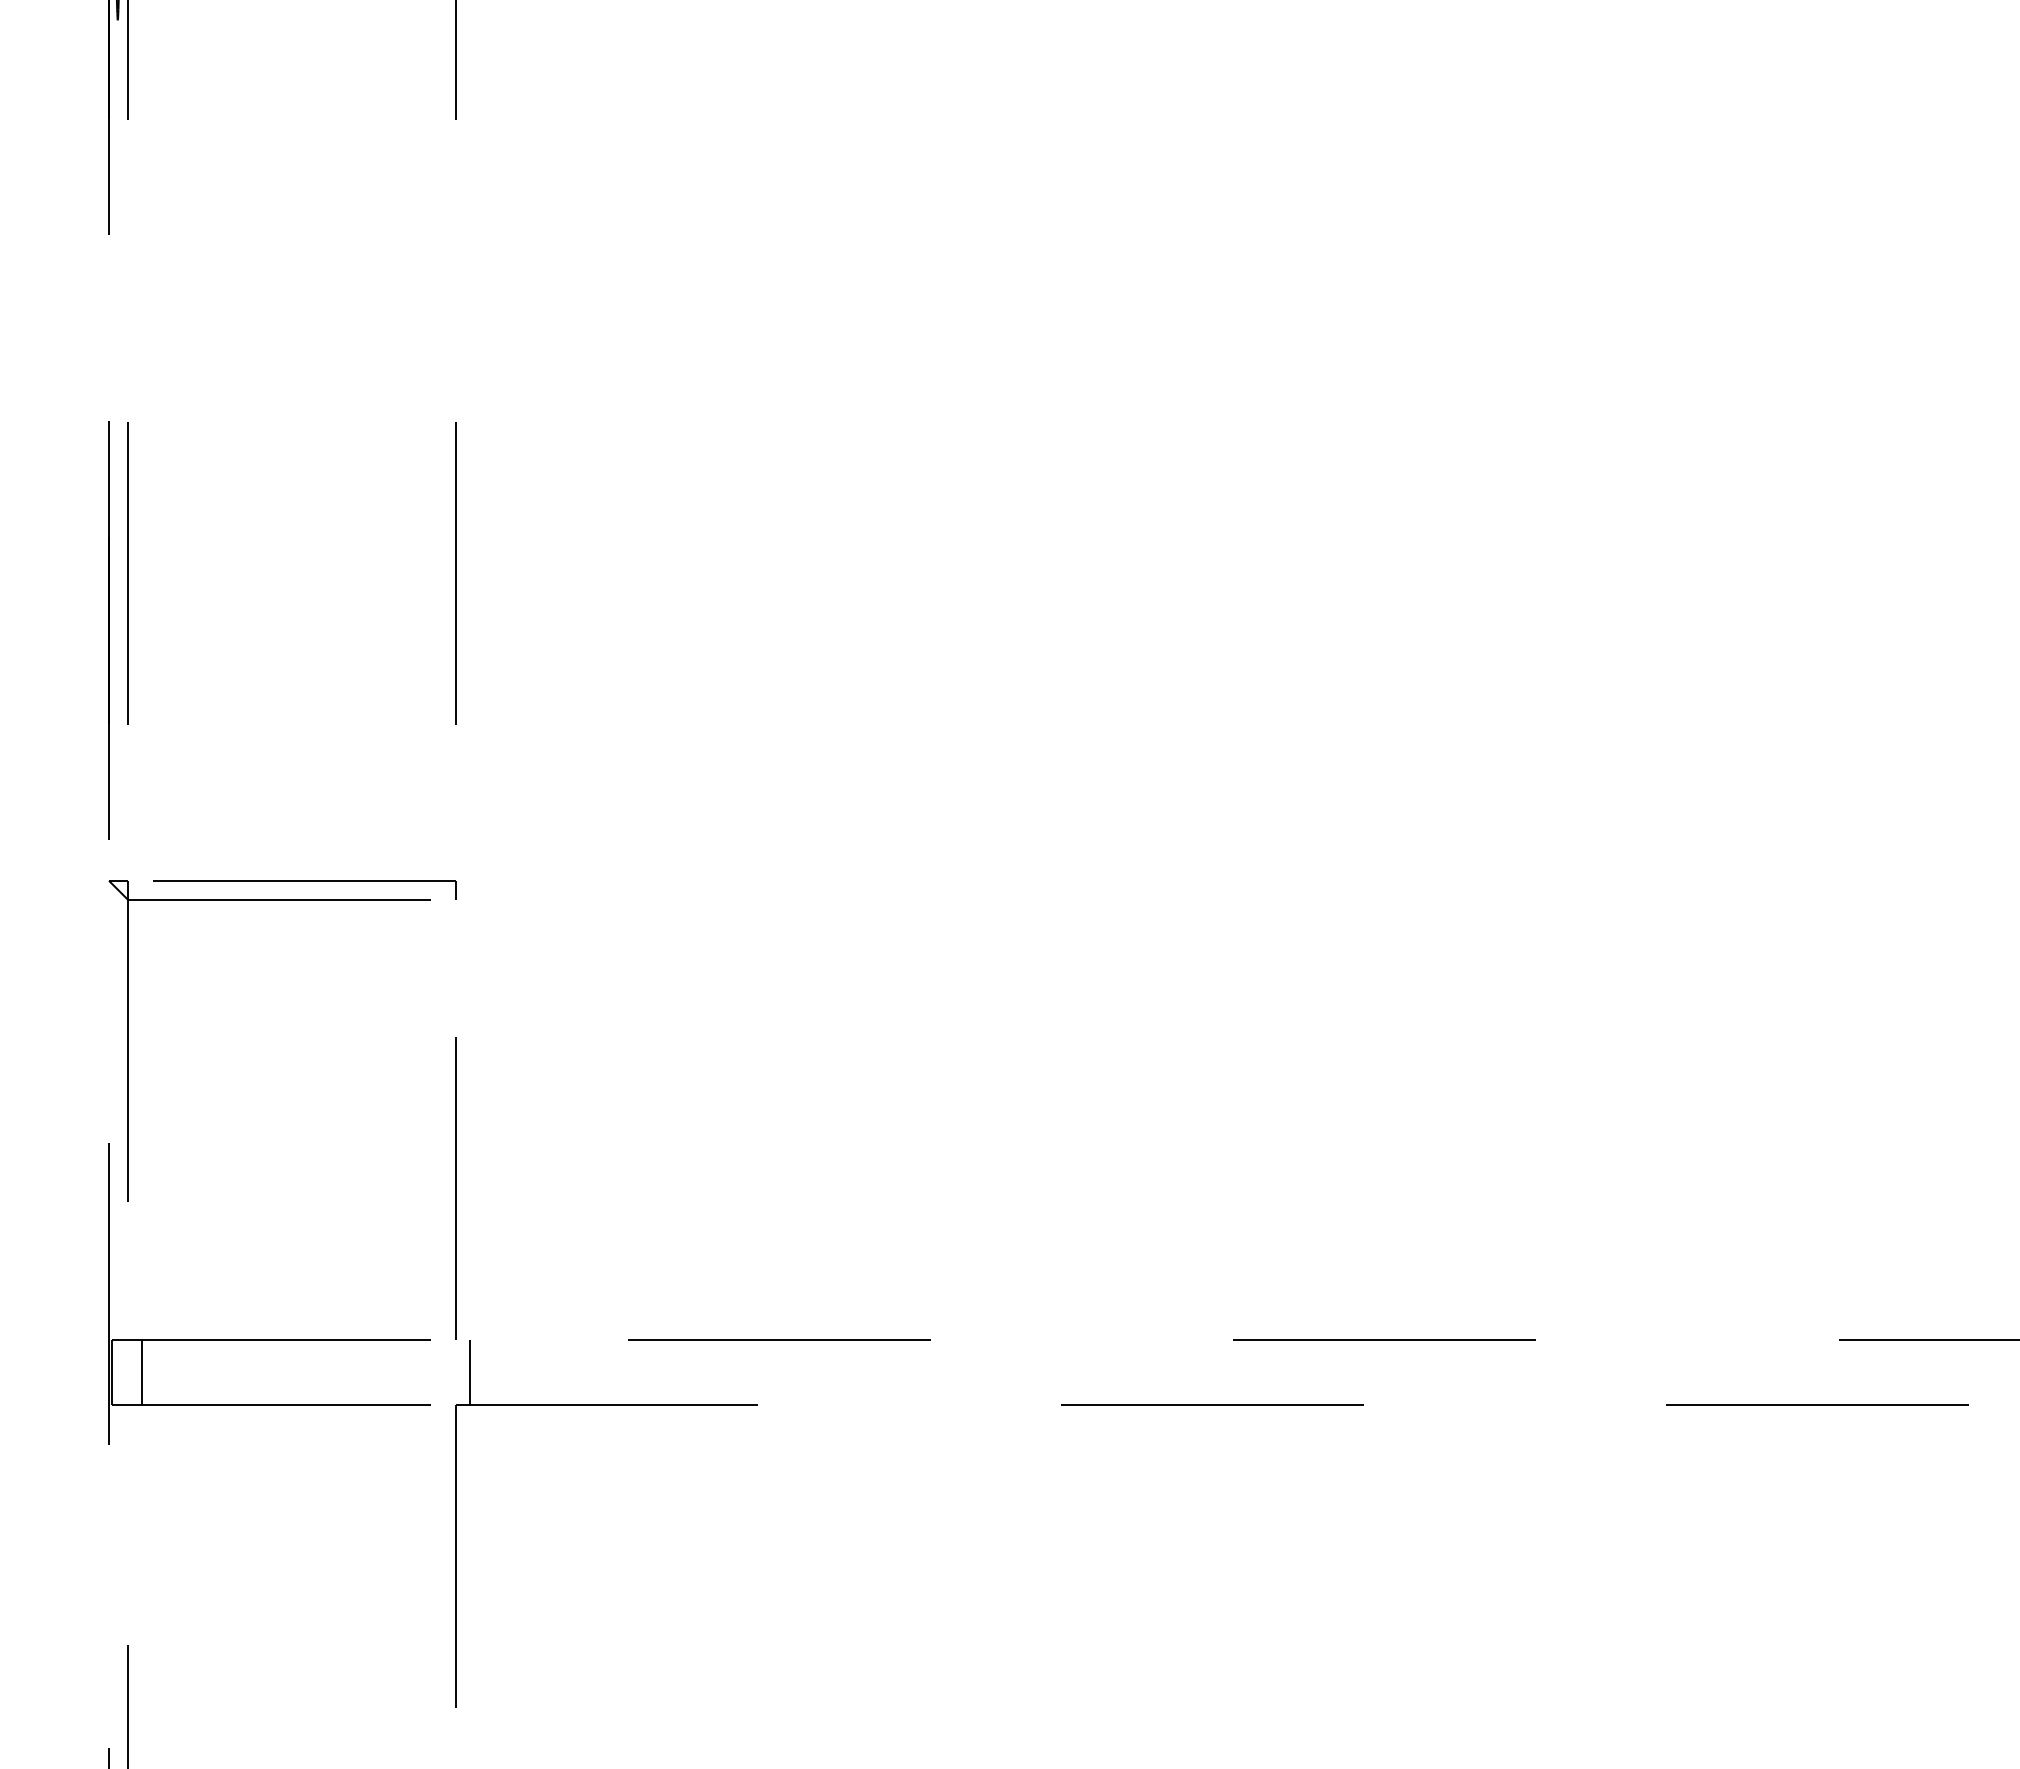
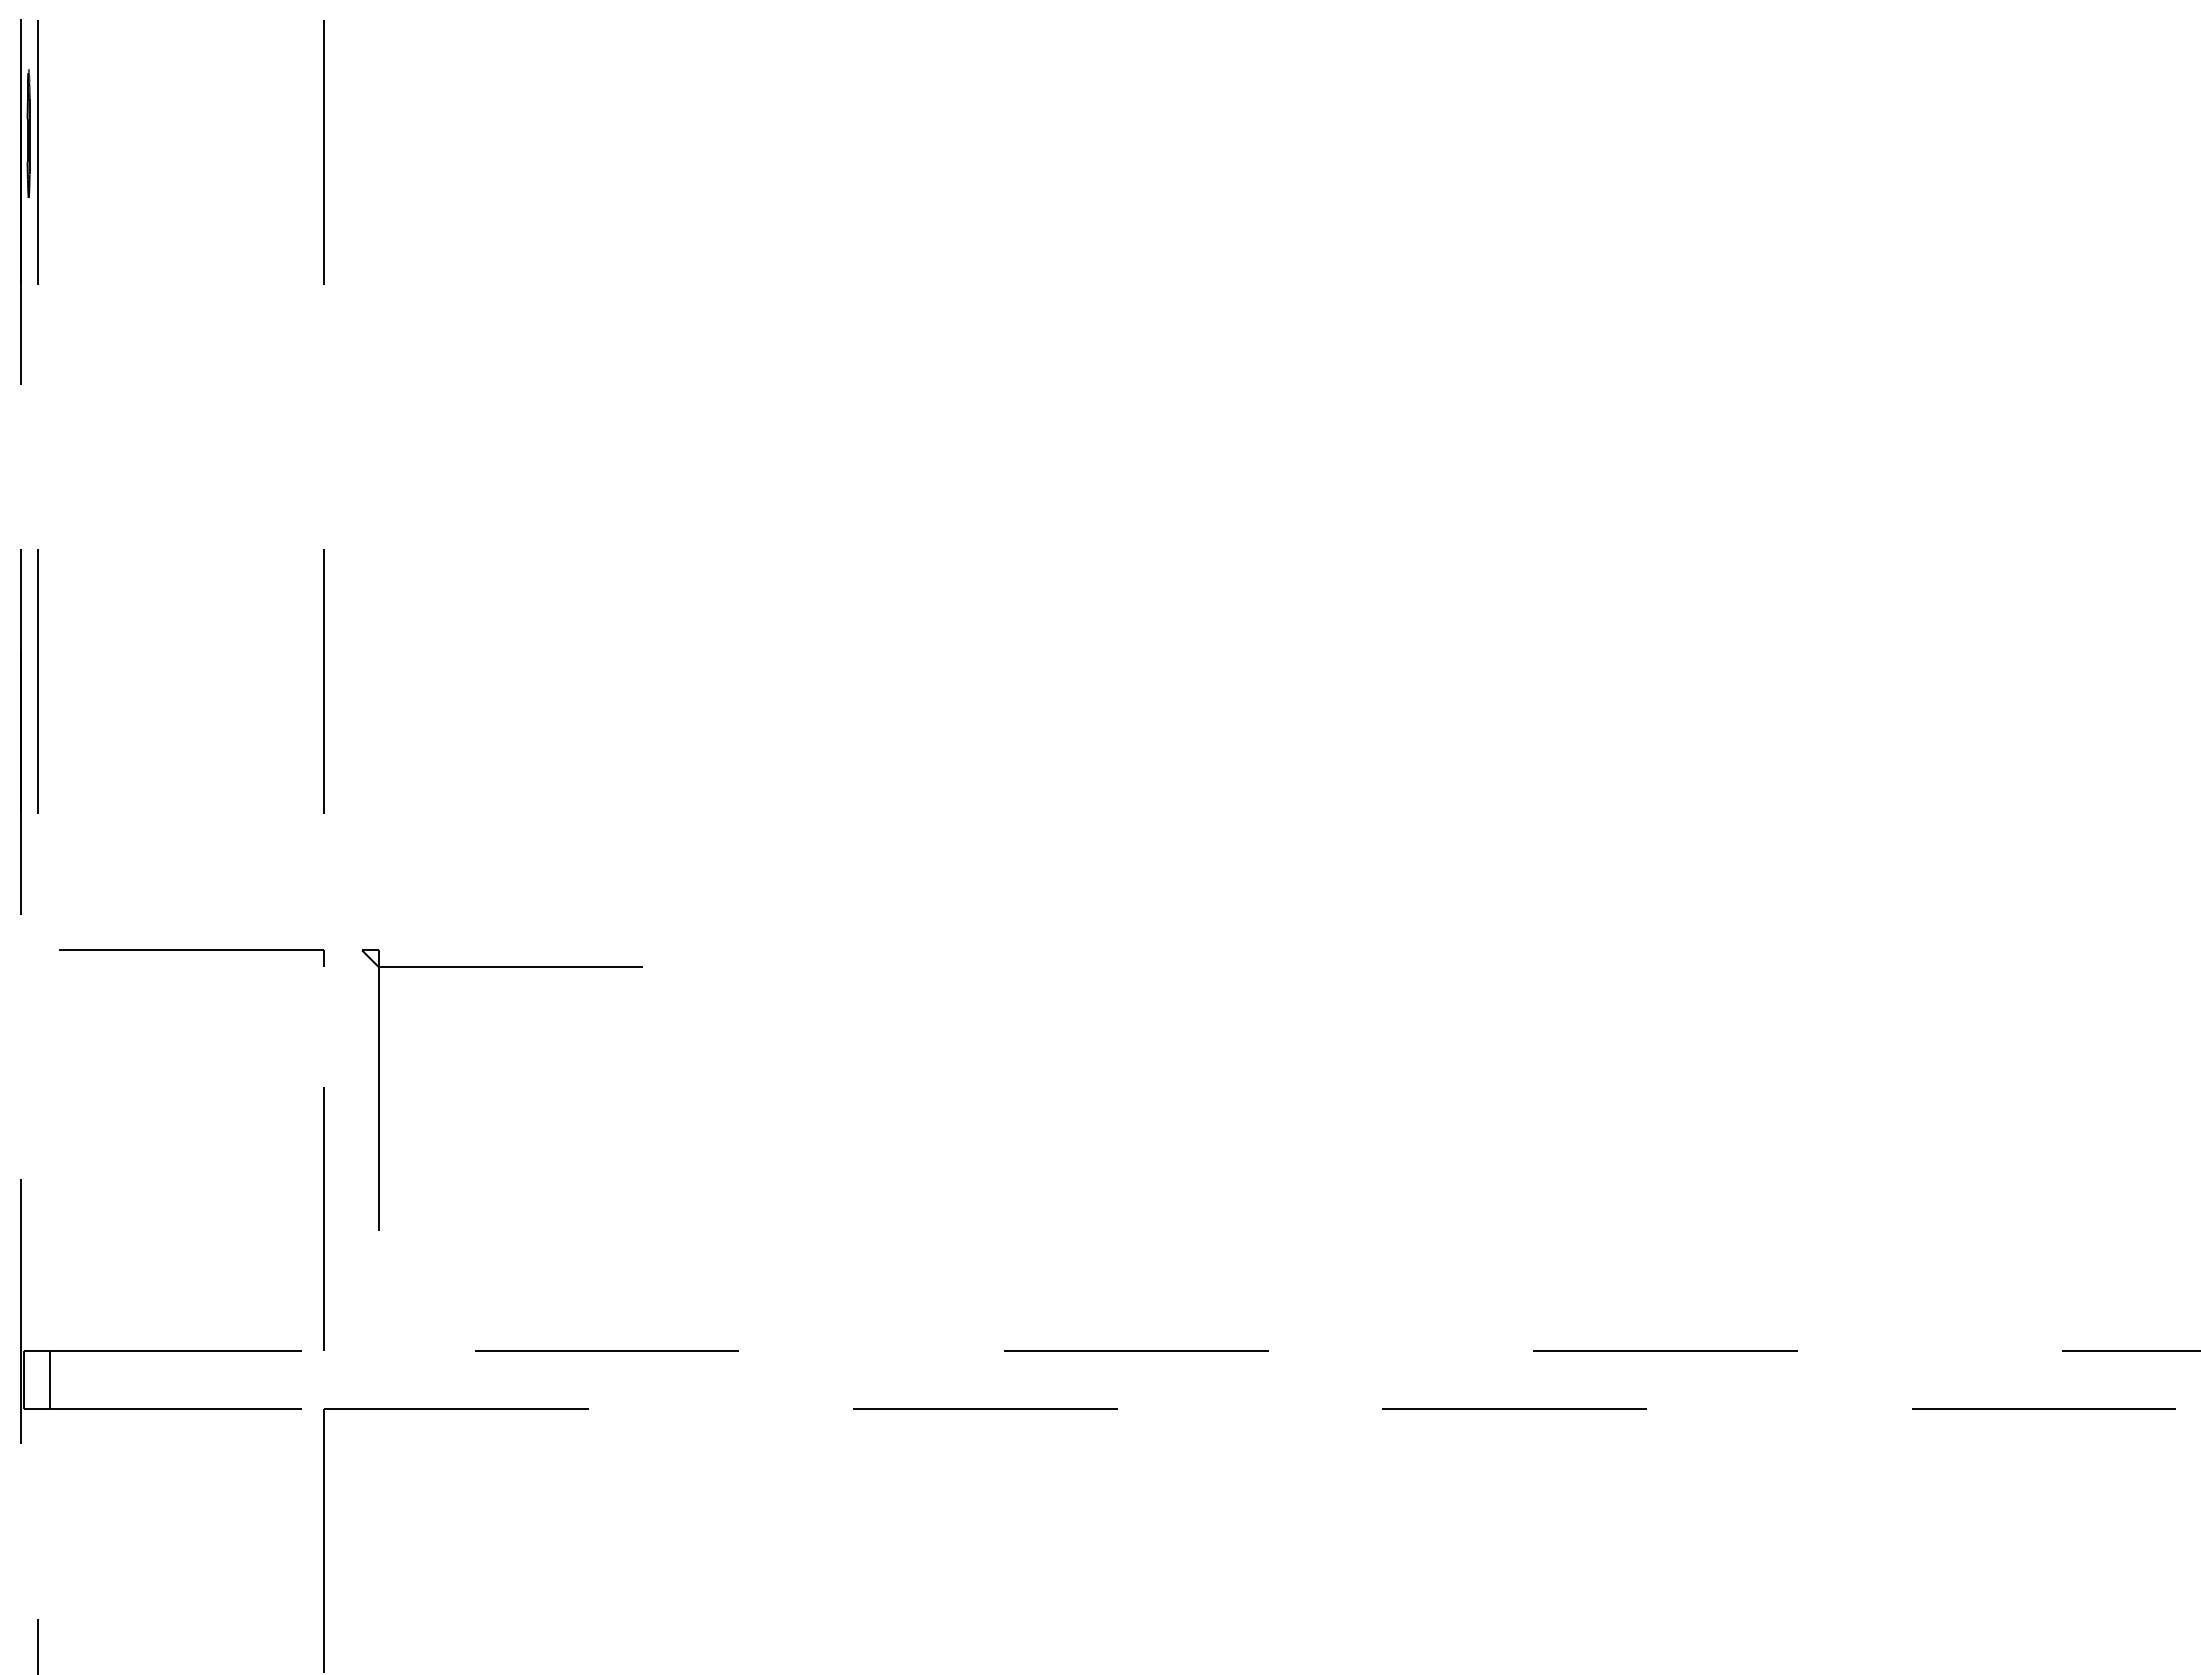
part: (268, 900) -> (501, 967), moved
line: (469, 1371) -> (336, 1379), removed

